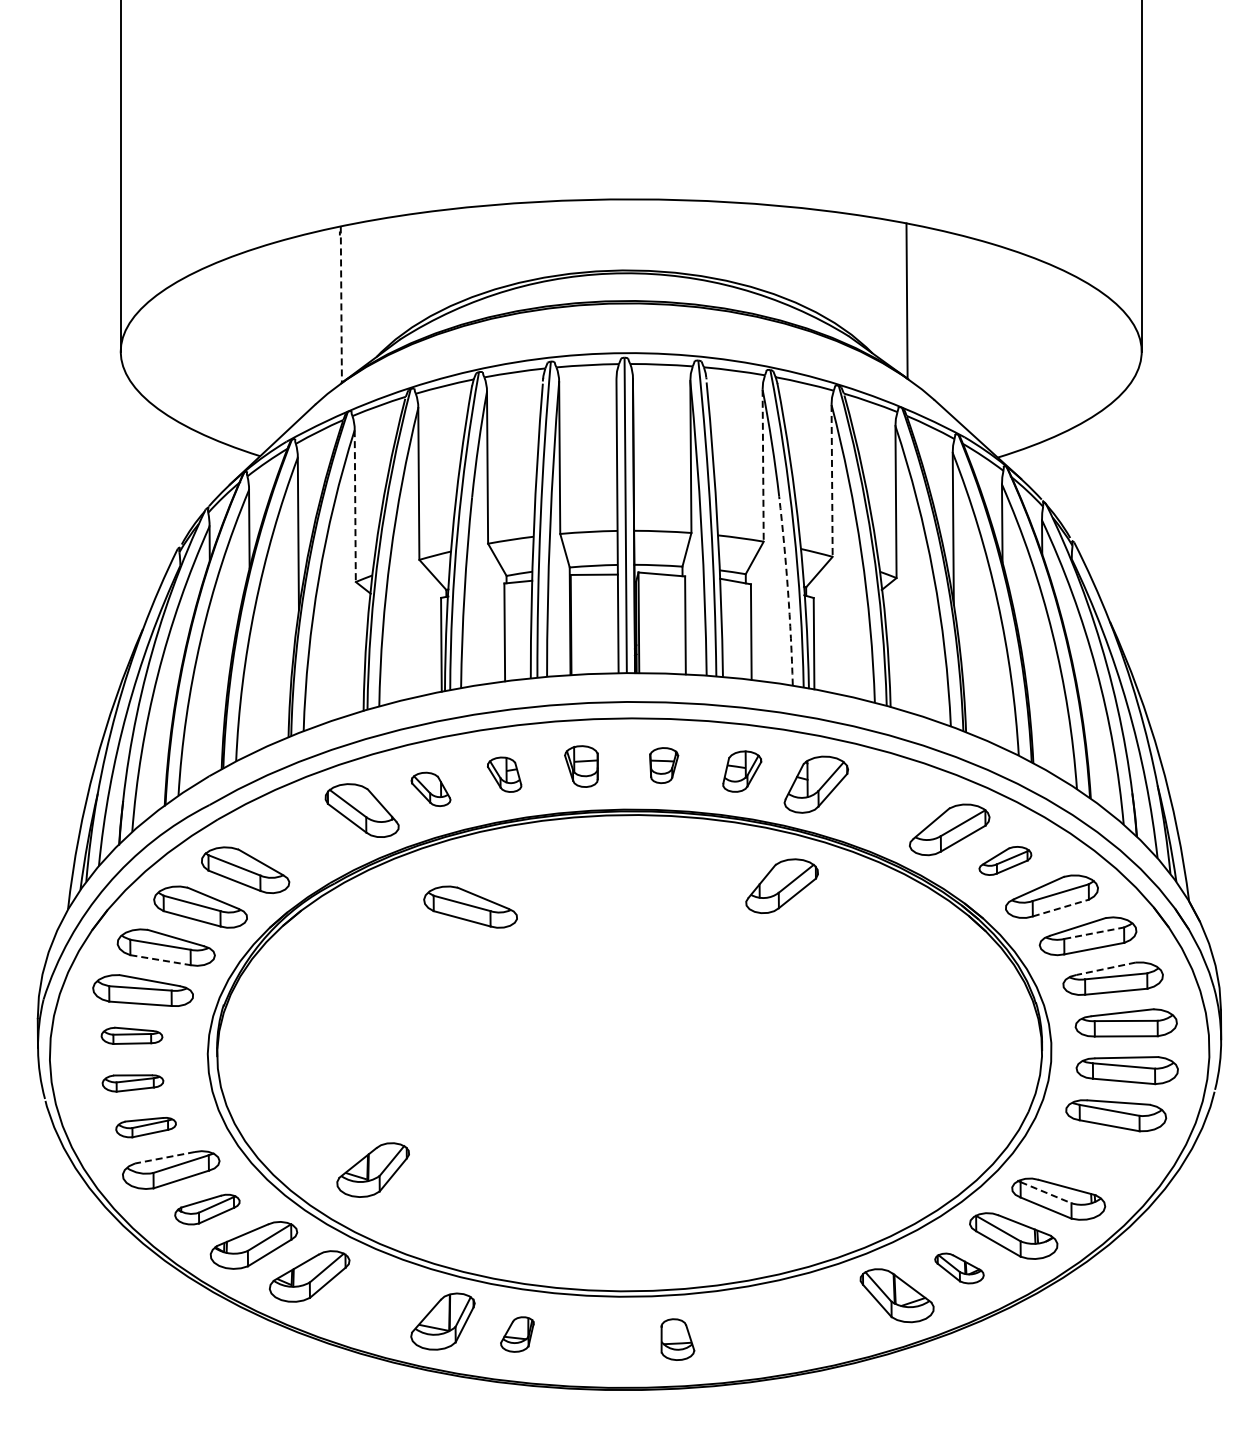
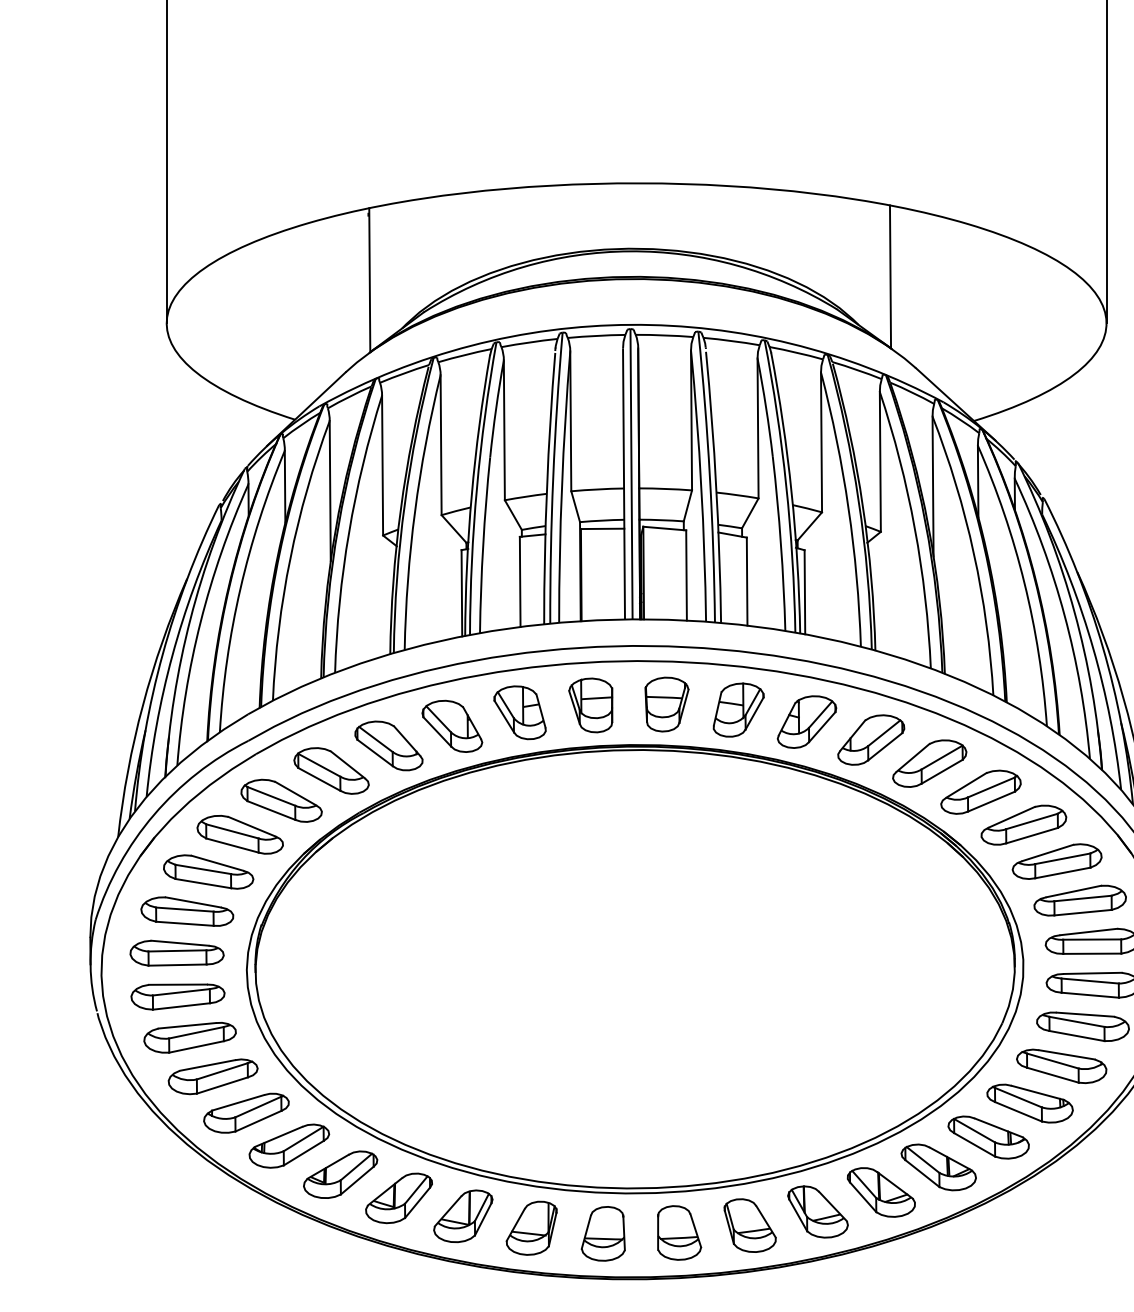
line: (341, 305) -> (369, 280), dashed -> solid
line: (763, 465) -> (758, 428), dashed -> solid
line: (832, 480) -> (821, 442), dashed -> solid
line: (355, 506) -> (382, 466), dashed -> solid
arc: (788, 590) -> (781, 543), dashed -> solid
part: (663, 765) -> (666, 704), size x1.67
part: (581, 766) -> (590, 705), size x1.43
part: (742, 771) -> (739, 709), size x1.43
part: (504, 774) -> (519, 712), size x1.67
part: (430, 789) -> (451, 726), size x1.67
part: (299, 837) -> (331, 770), added
part: (1005, 860) -> (981, 791), size x1.67
part: (781, 885) -> (870, 739), moved
part: (470, 906) -> (488, 834), removed
line: (1061, 907) -> (1032, 835), dashed -> solid
line: (1094, 933) -> (1063, 859), dashed -> solid
line: (160, 960) -> (203, 883), dashed -> solid
line: (1105, 968) -> (1073, 891), dashed -> solid
part: (131, 1035) -> (176, 952), size x1.67
part: (132, 1083) -> (177, 997), size x1.67
part: (145, 1127) -> (189, 1037), size x1.67
line: (164, 1157) -> (206, 1065), dashed -> solid
part: (1092, 1158) -> (1061, 1066), added
part: (372, 1169) -> (398, 1197), moved
line: (1046, 1192) -> (1018, 1097), dashed -> solid
part: (207, 1209) -> (246, 1113), size x1.43
part: (959, 1268) -> (938, 1167), size x1.67
part: (827, 1316) -> (817, 1211), added
part: (754, 1331) -> (750, 1225), added
part: (517, 1334) -> (531, 1228), size x1.67
part: (677, 1339) -> (679, 1232), size x1.43
part: (594, 1340) -> (602, 1233), added

